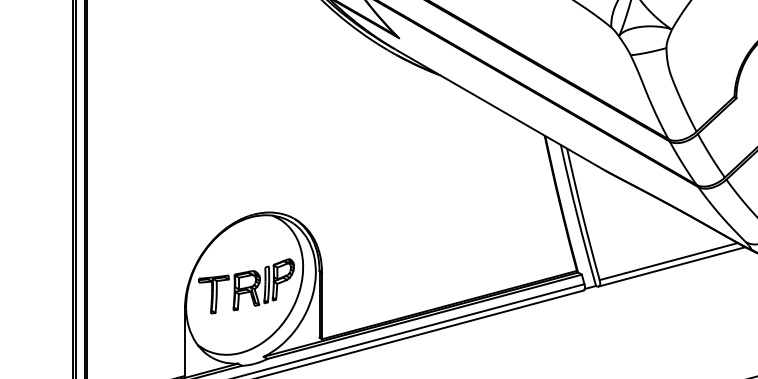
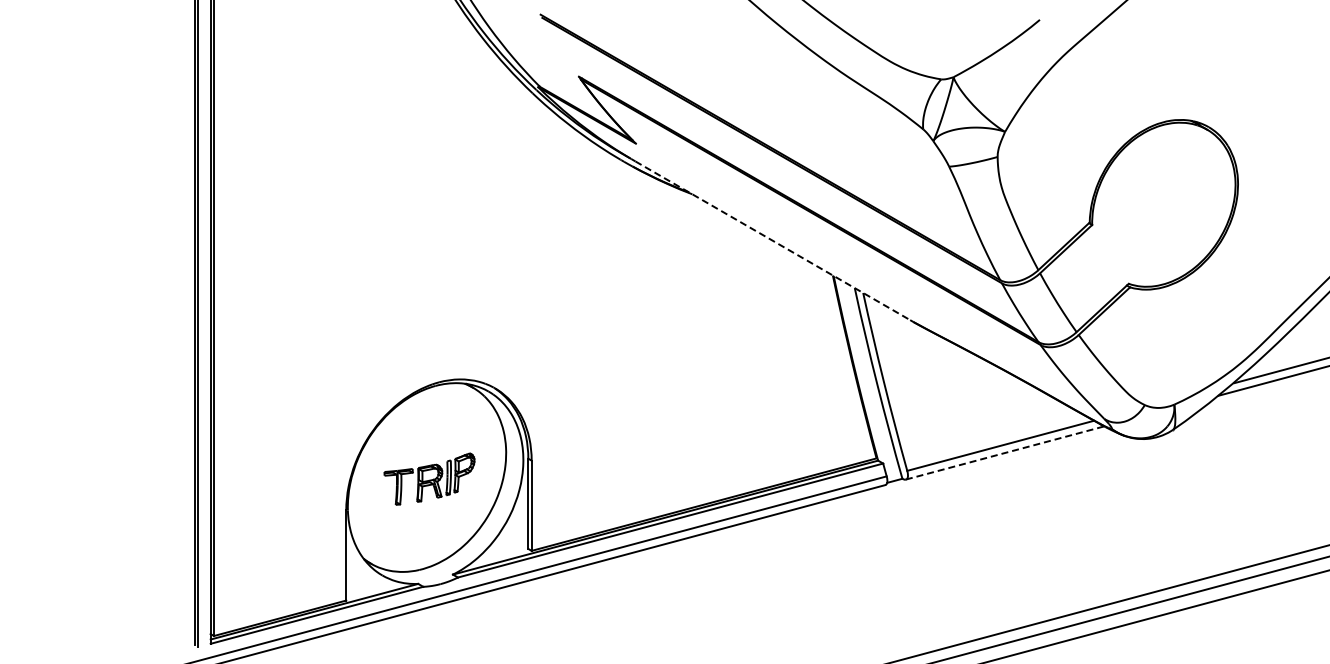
line: (500, 109) -> (773, 240), solid -> dashed
line: (672, 267) -> (1005, 453), solid -> dashed
part: (246, 285) -> (429, 478), size x0.7

